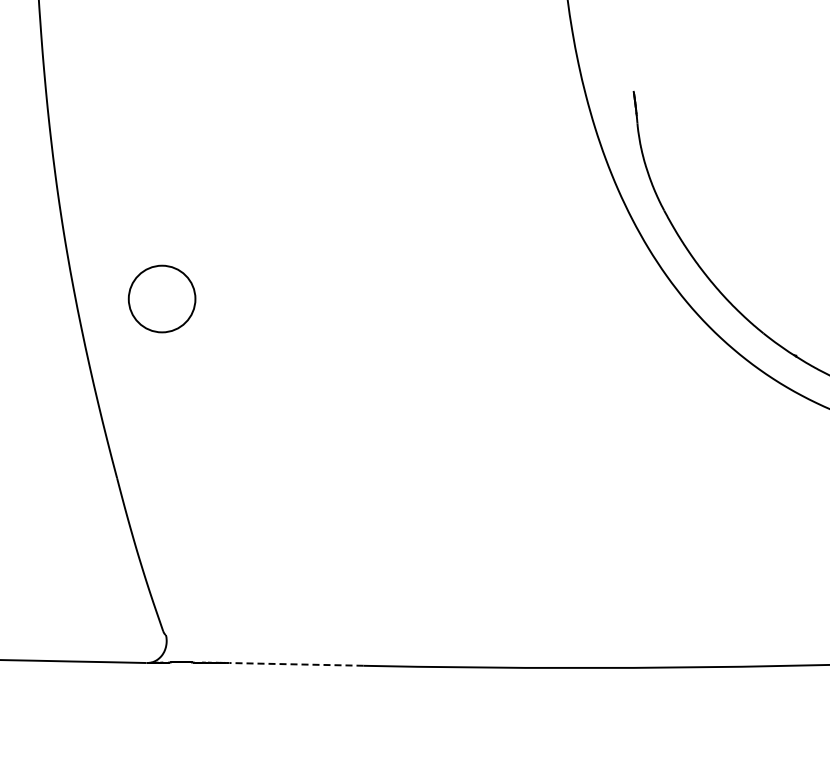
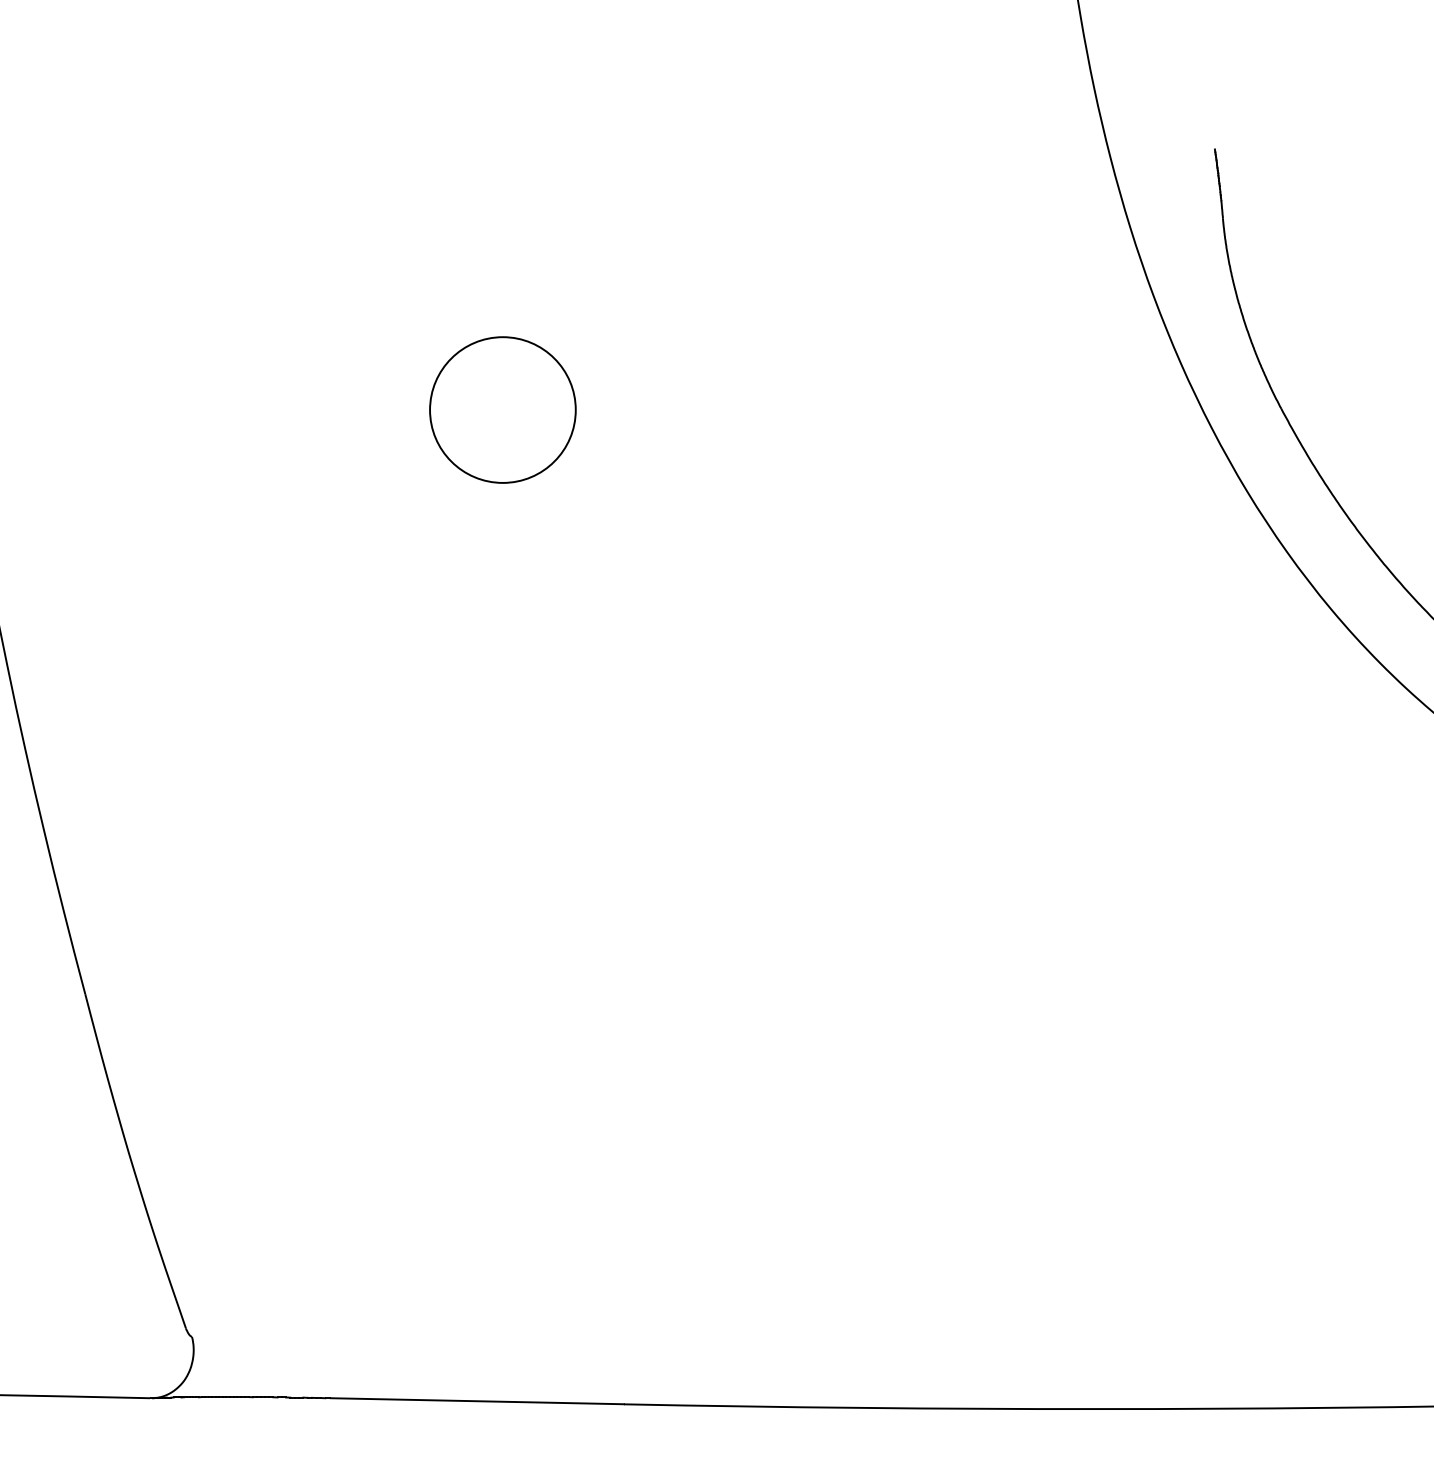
circle: (161, 298) -> (501, 408), moved
line: (295, 664) -> (475, 1401), dashed -> solid

